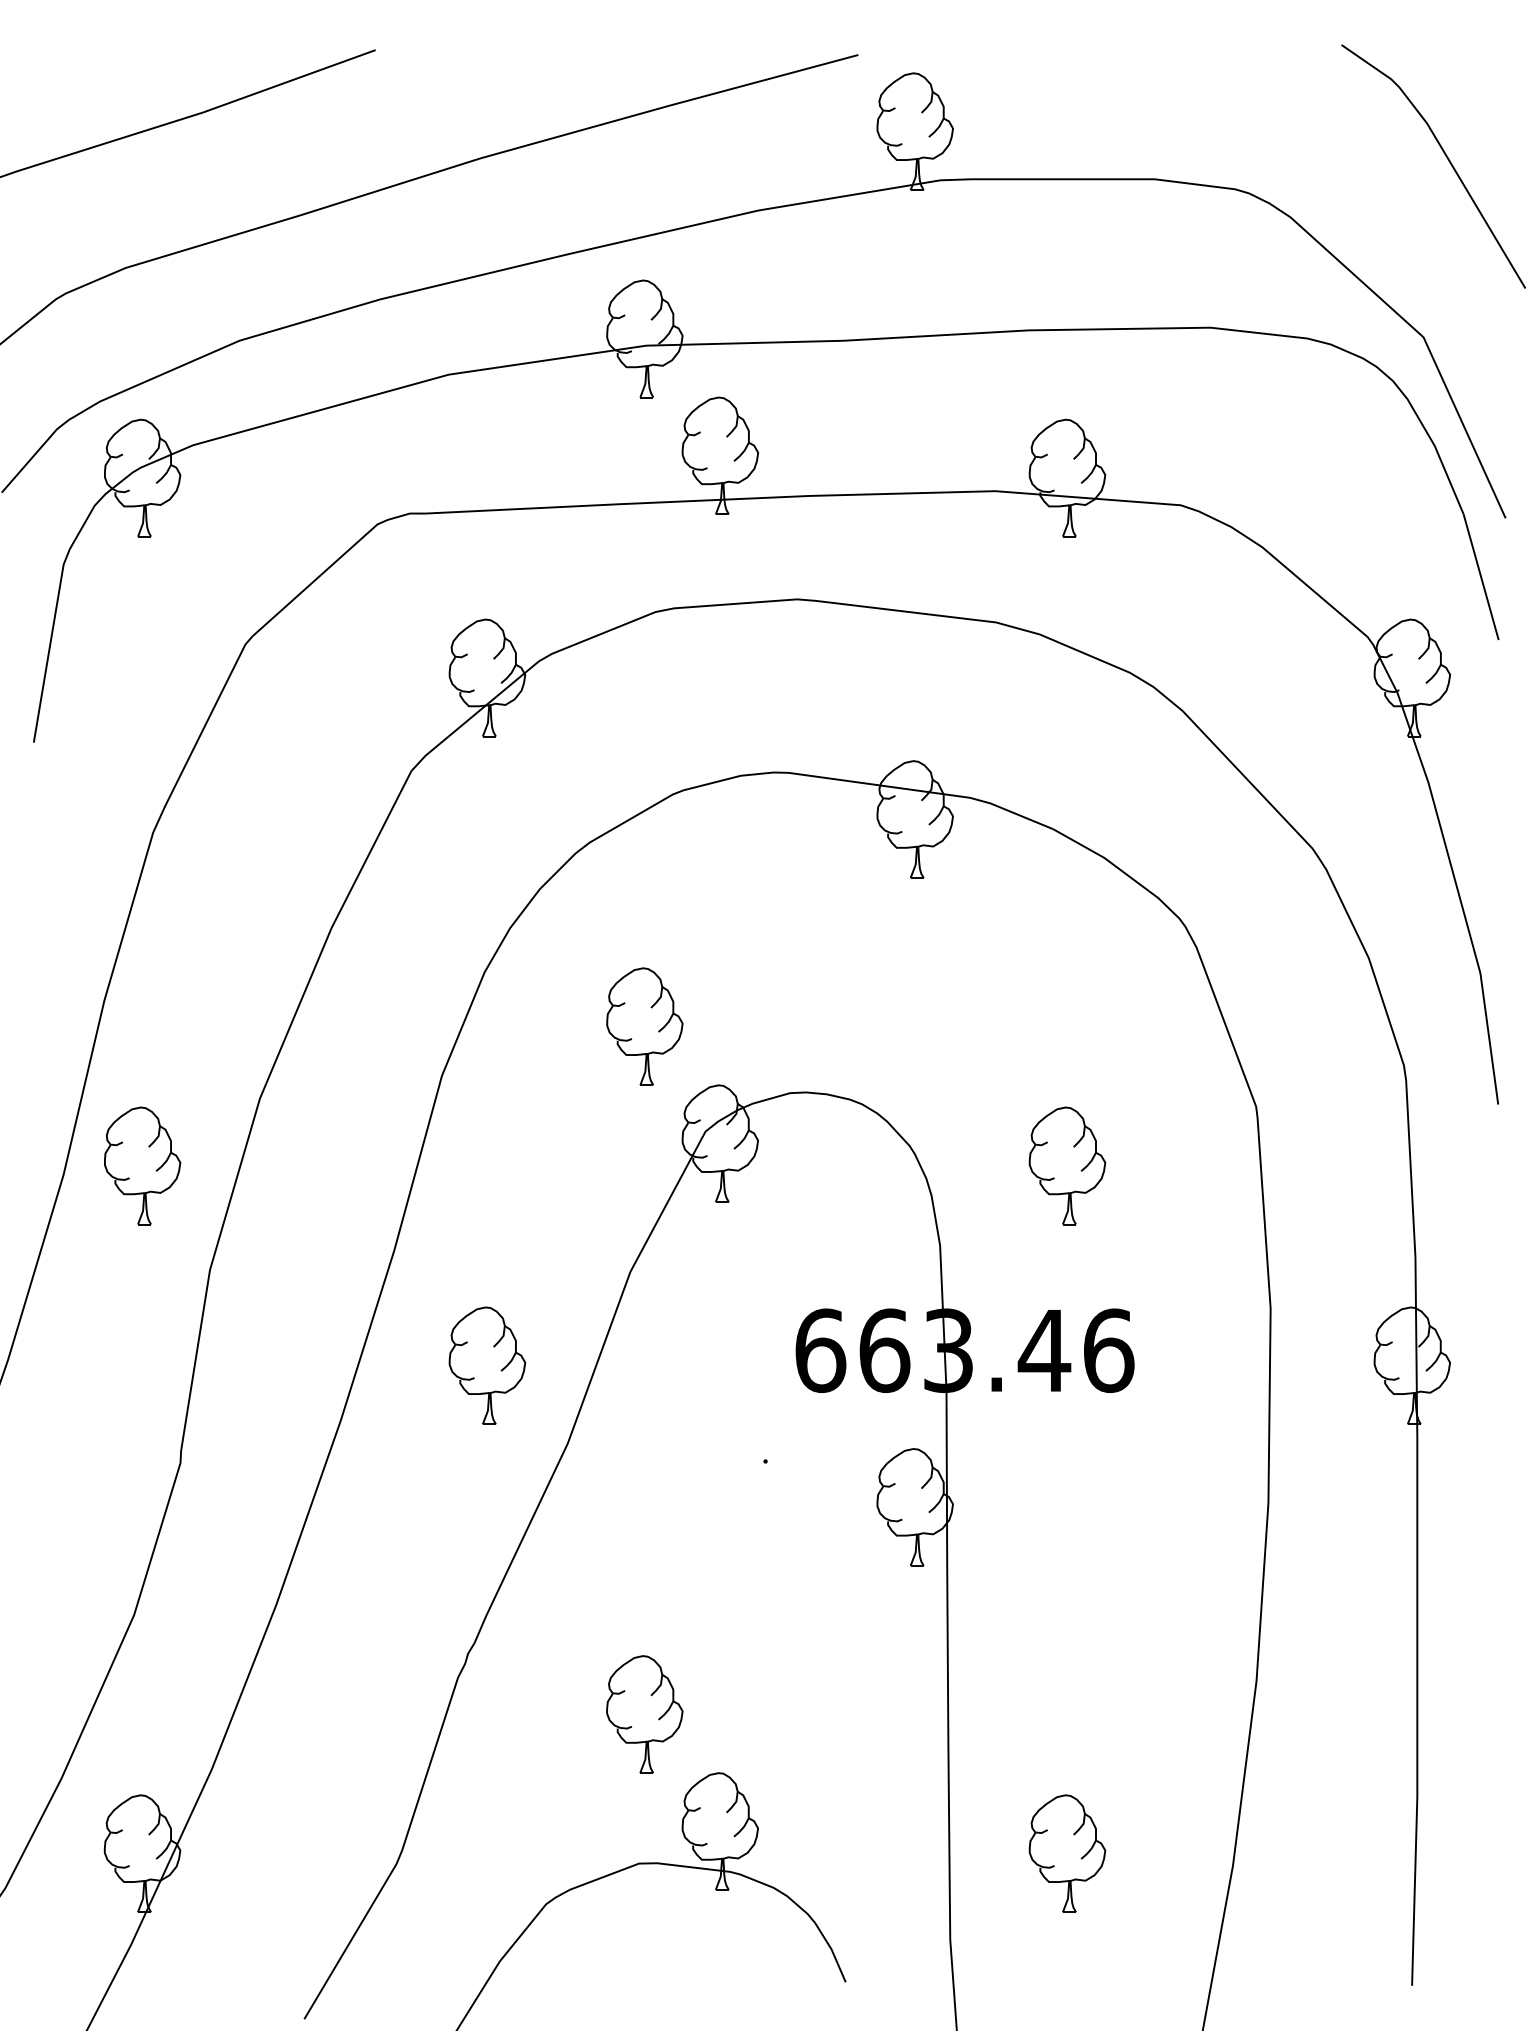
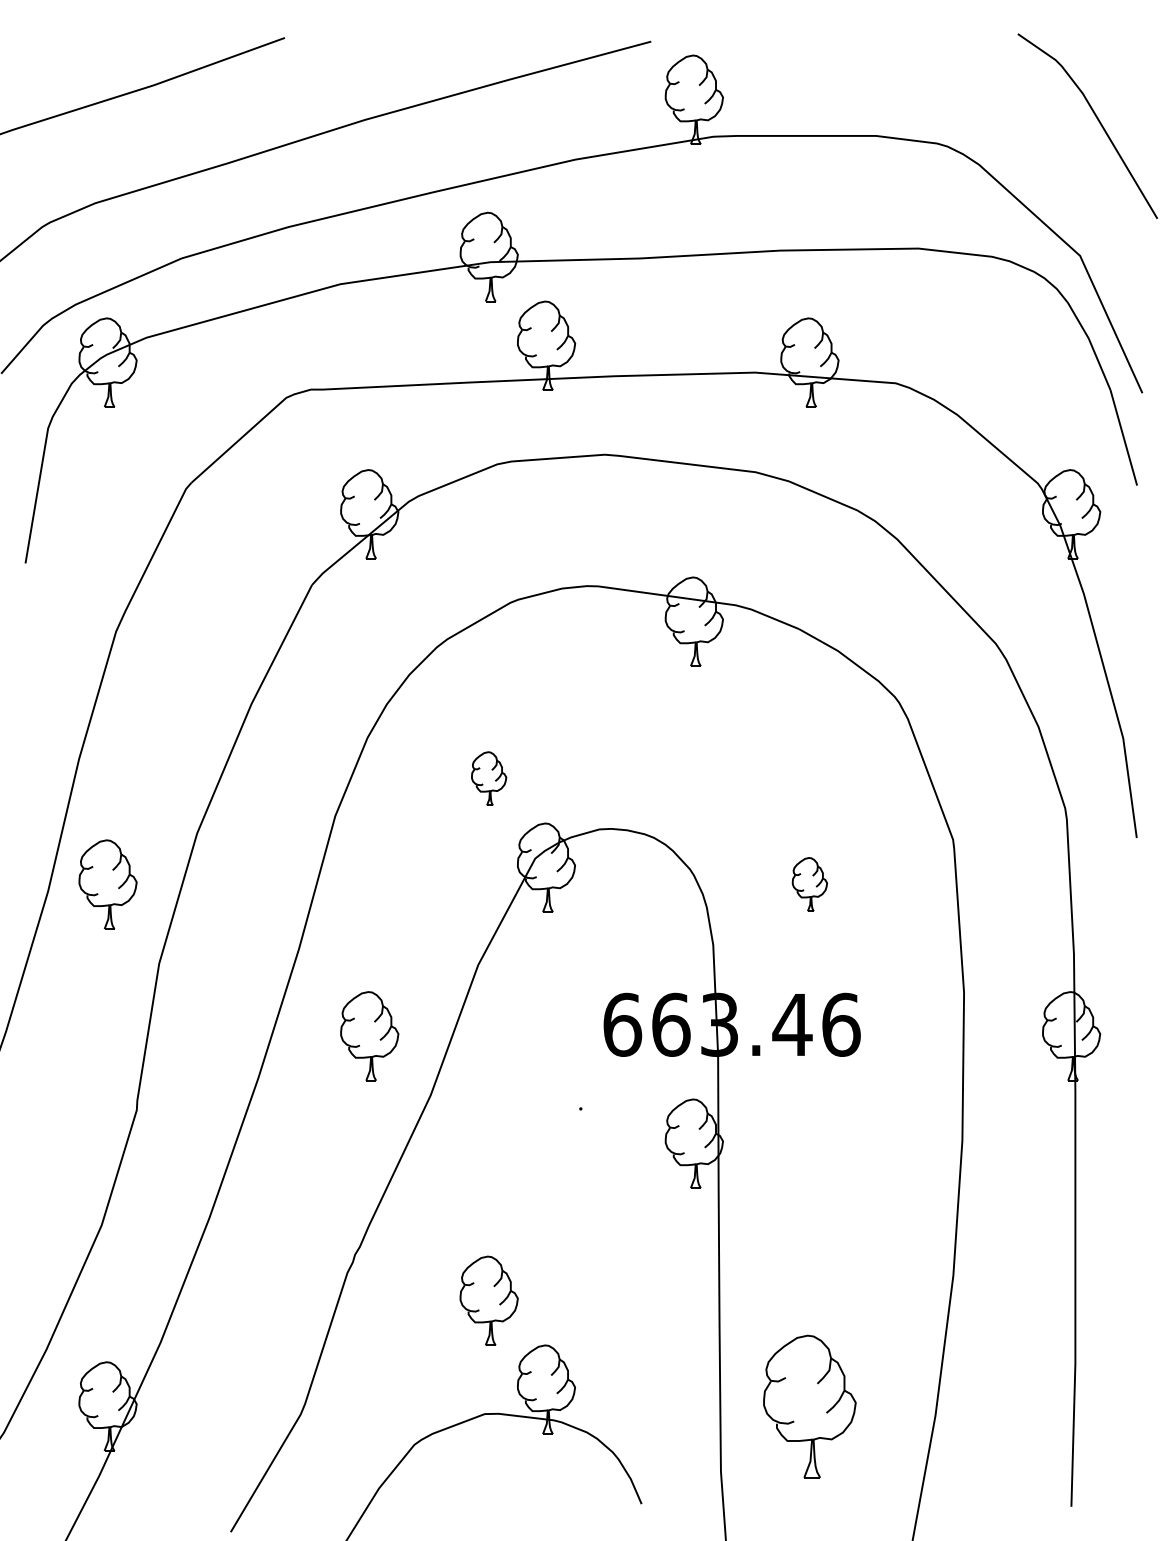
part: (643, 1026) -> (488, 778), size x0.6
part: (1066, 1165) -> (809, 884), size x0.6
part: (1066, 1853) -> (809, 1406), size x1.6

